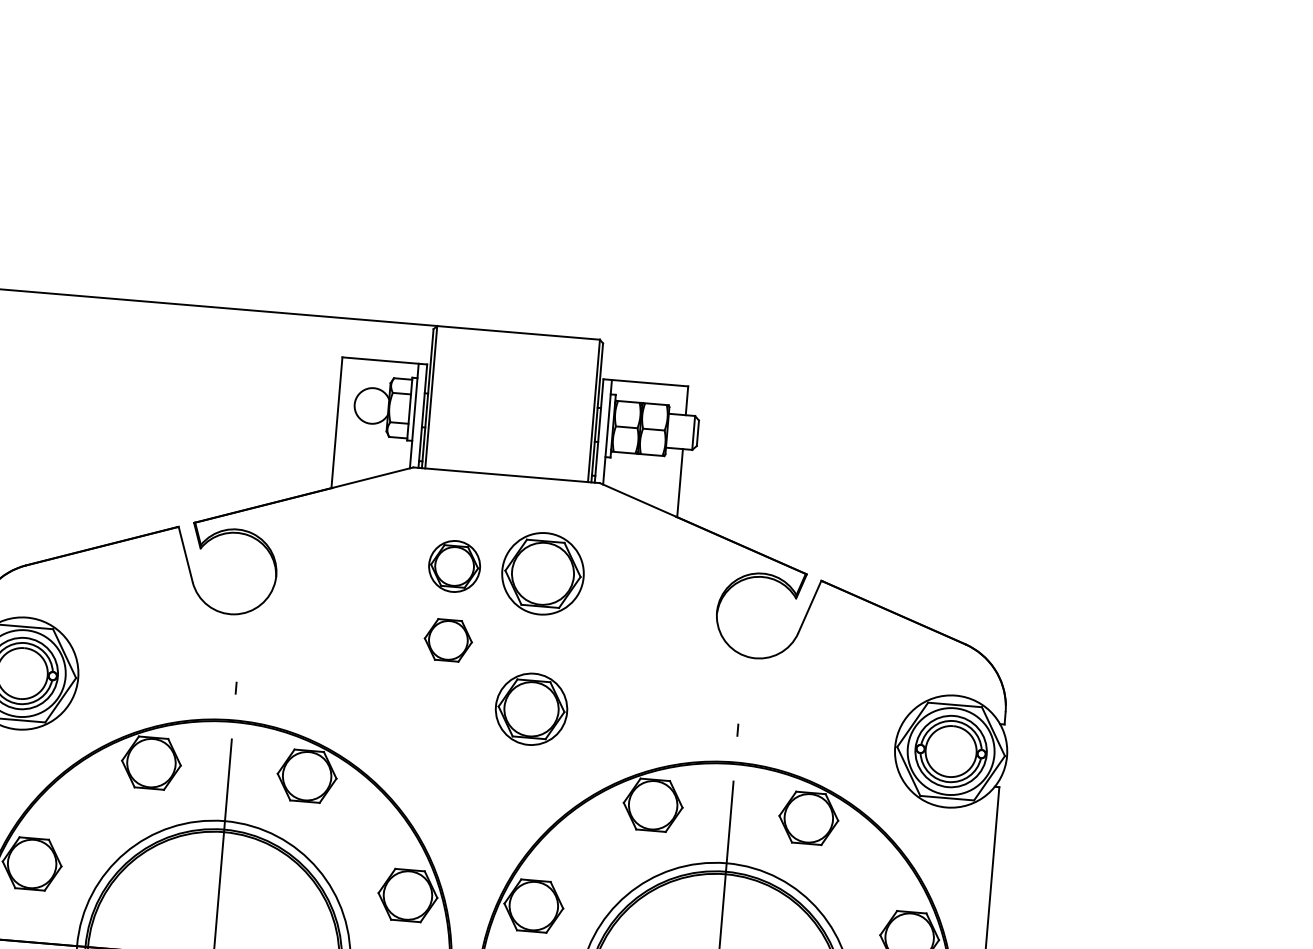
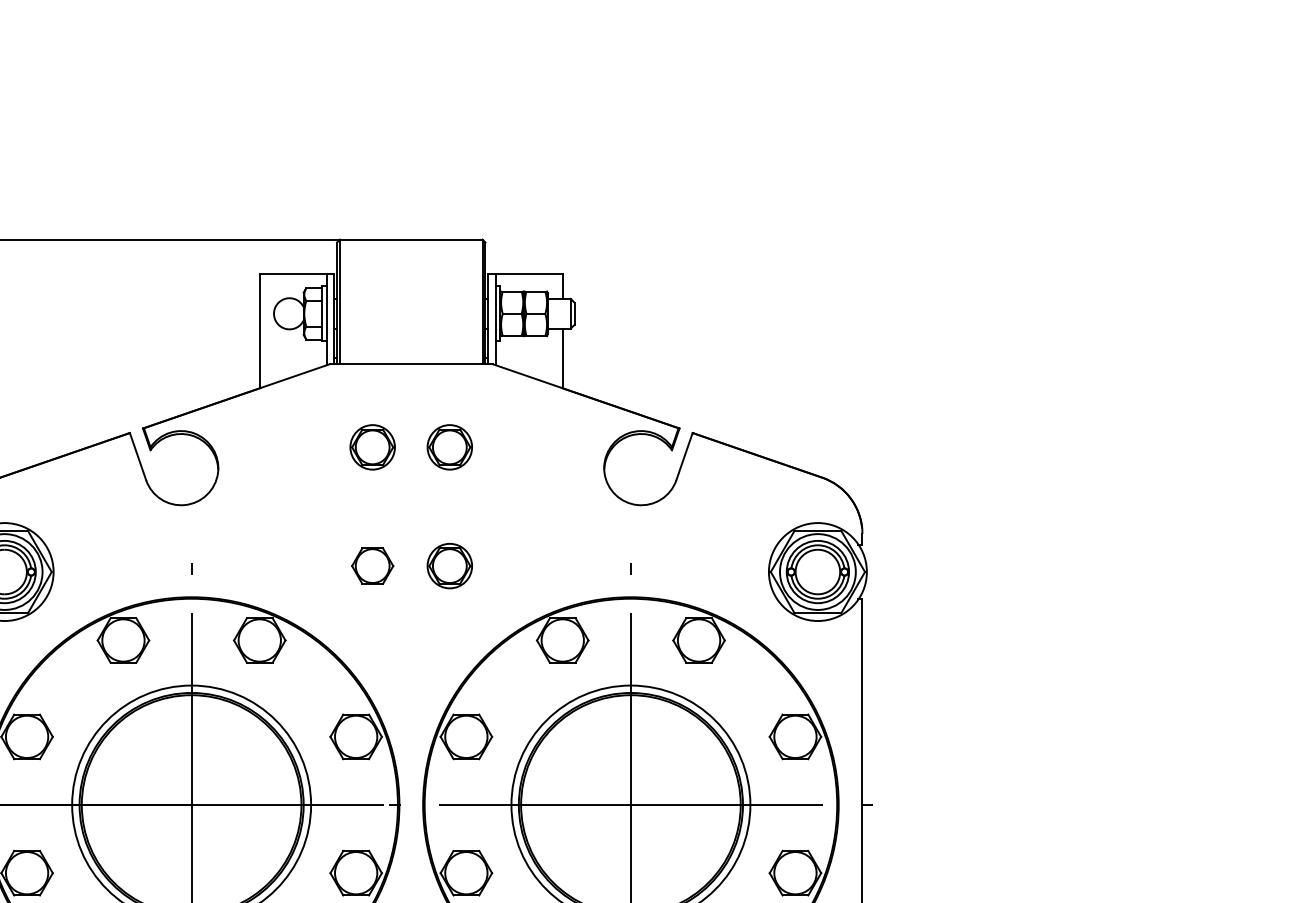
part: (542, 574) -> (449, 447), size x0.62
part: (448, 639) -> (372, 565), moved
part: (530, 709) -> (449, 566), size x0.71

